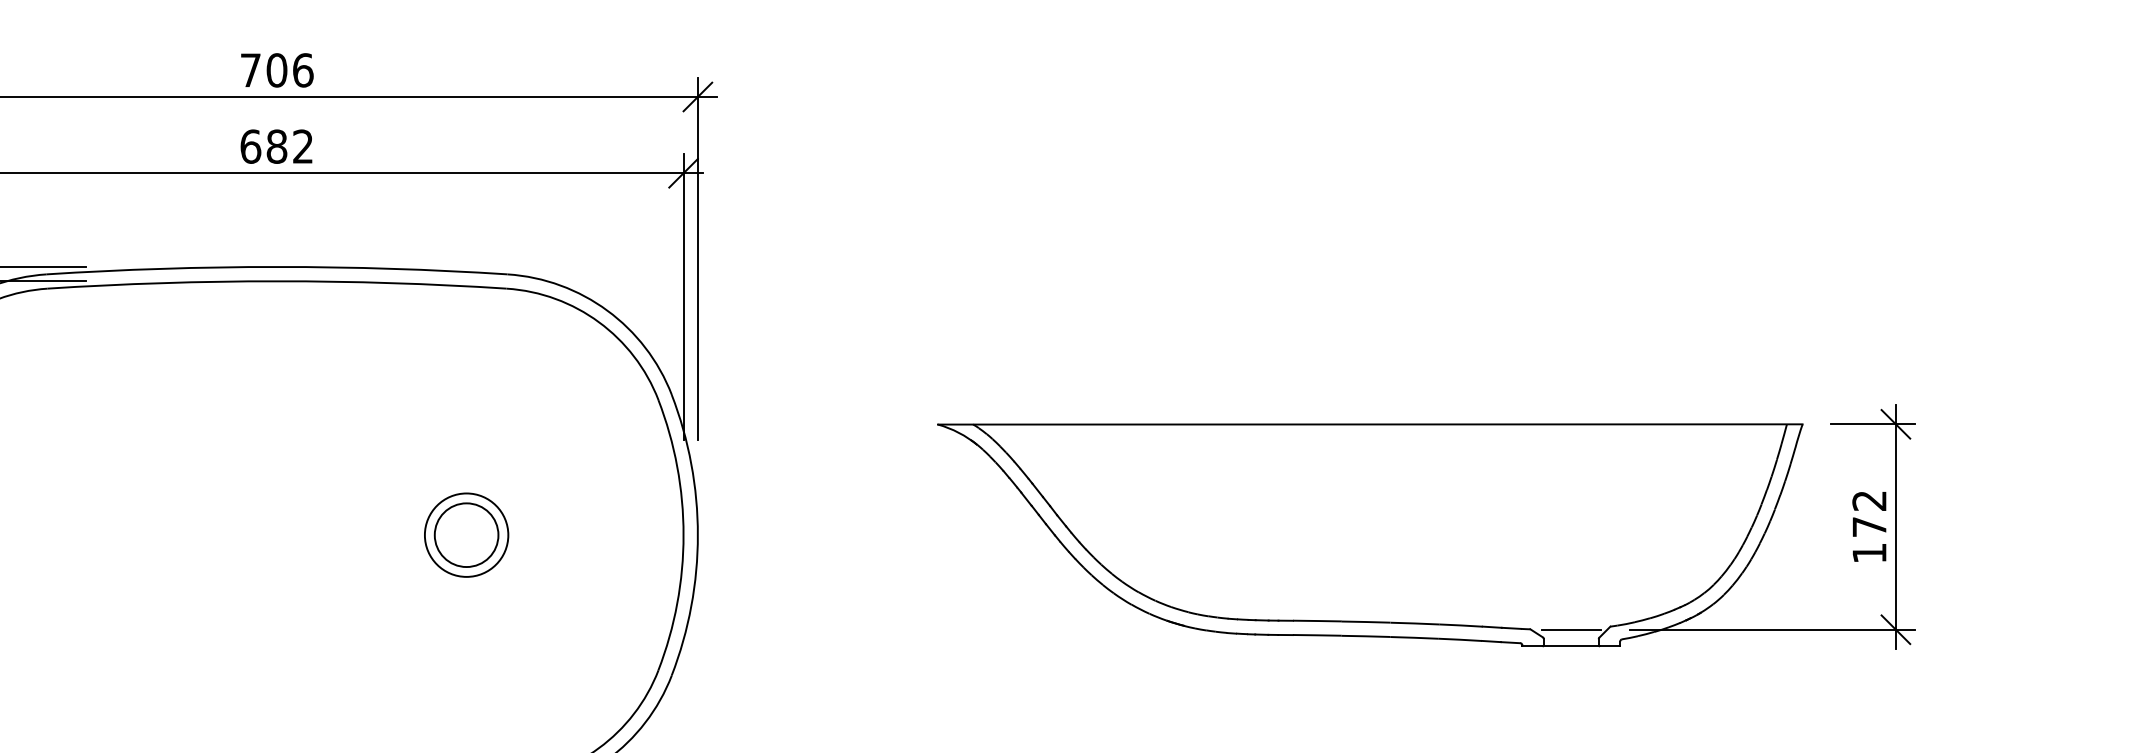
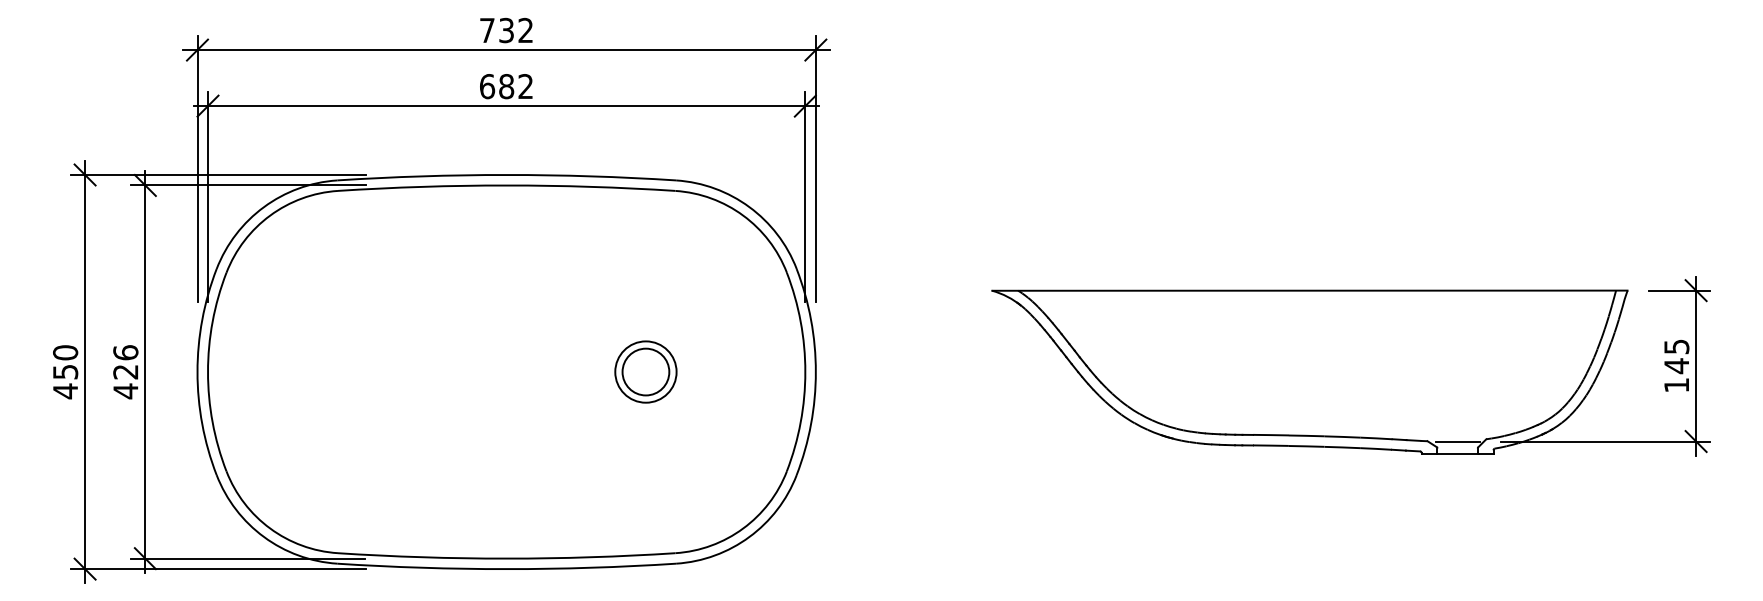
text: (290, 70) -> (516, 30), 706 -> 732
text: (1869, 514) -> (1676, 356), 172 -> 145

